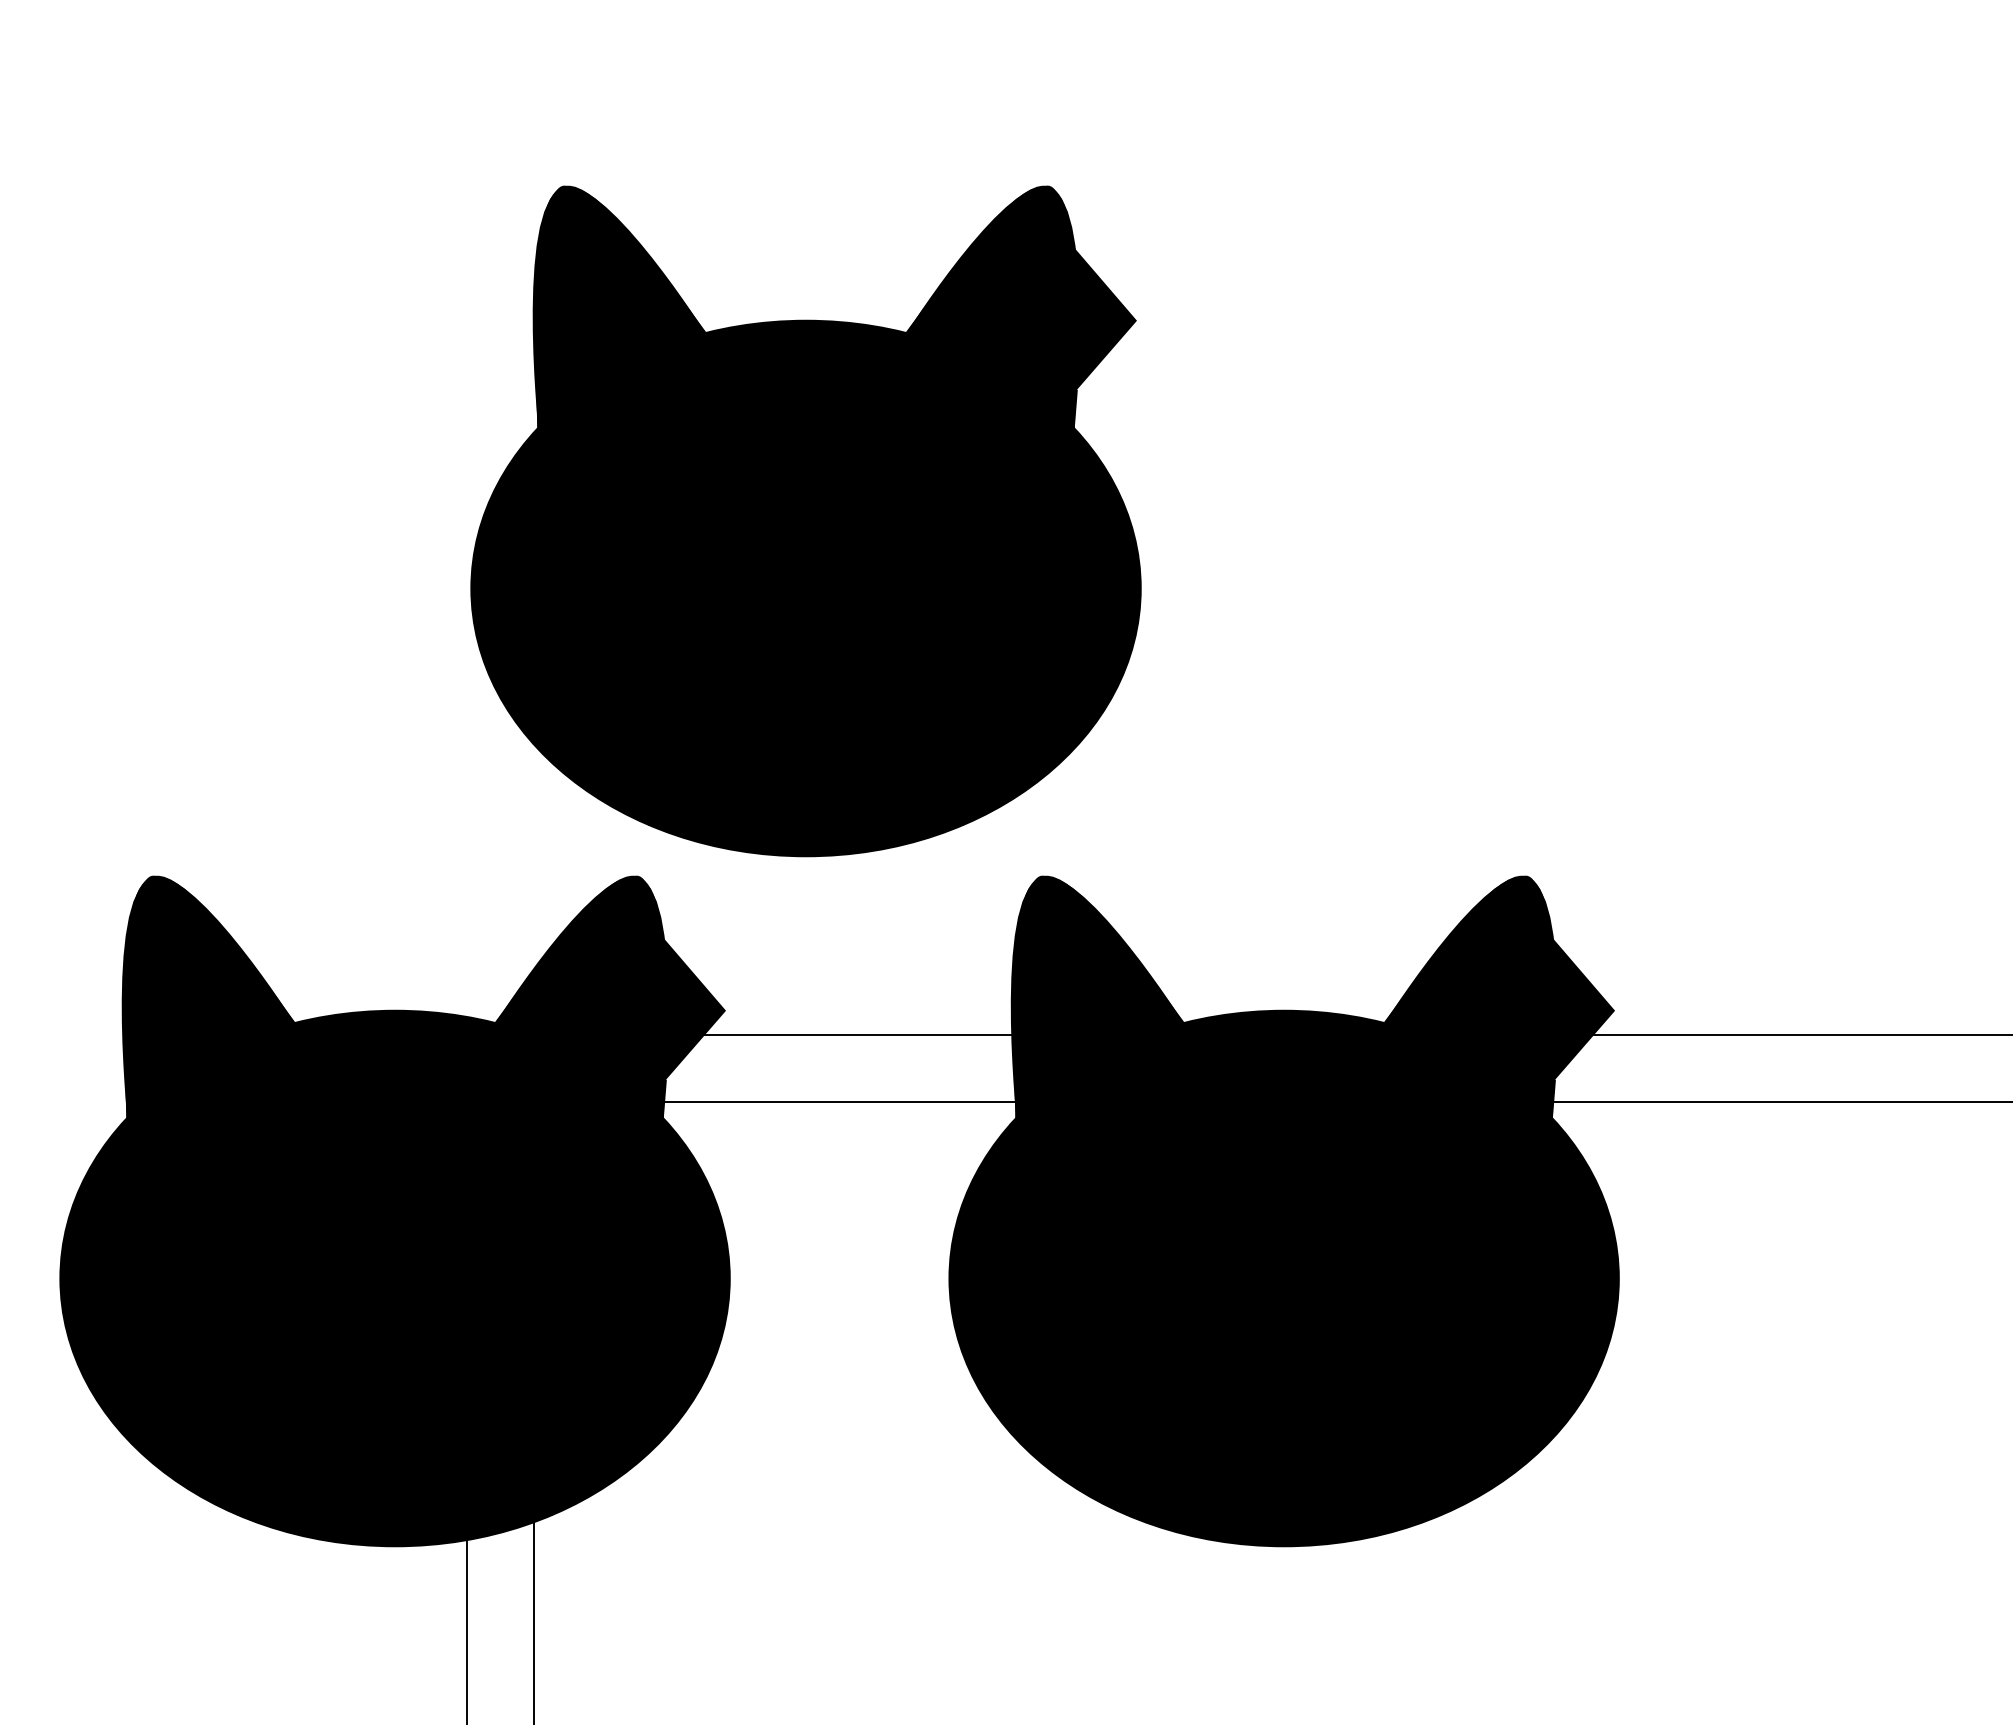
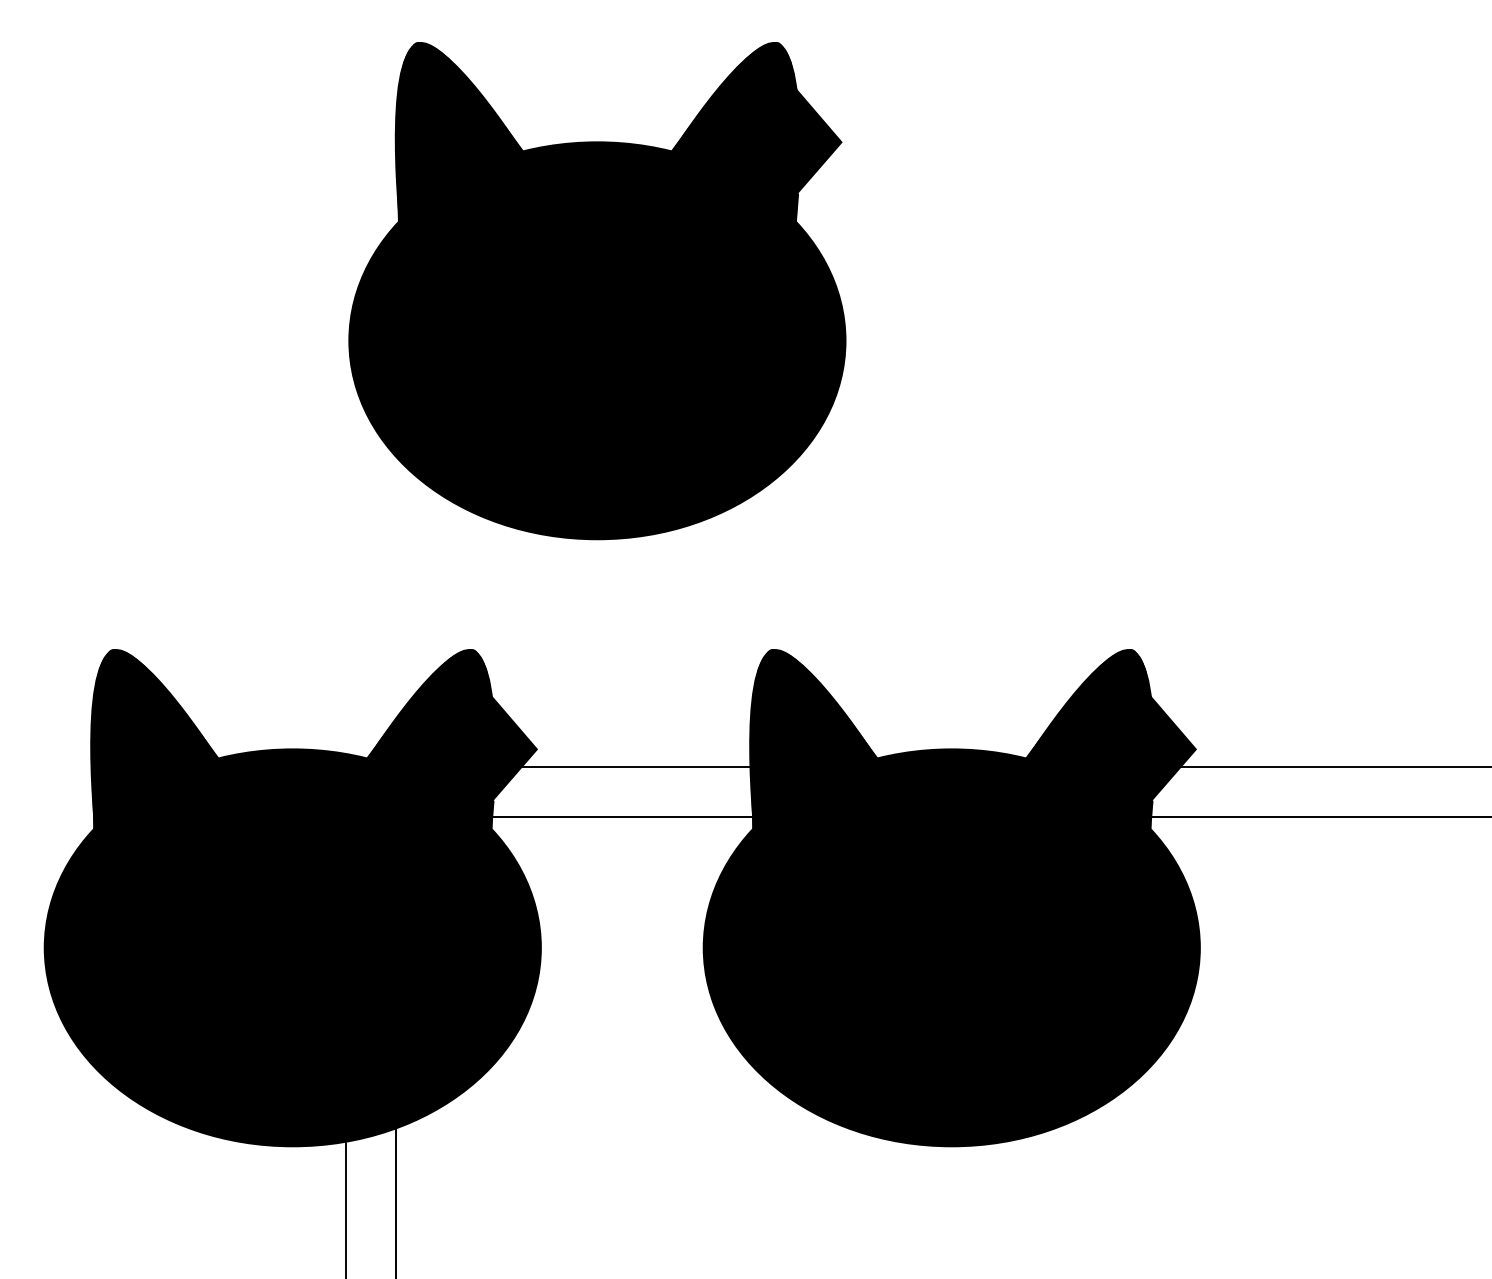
part: (805, 521) -> (597, 291), moved

